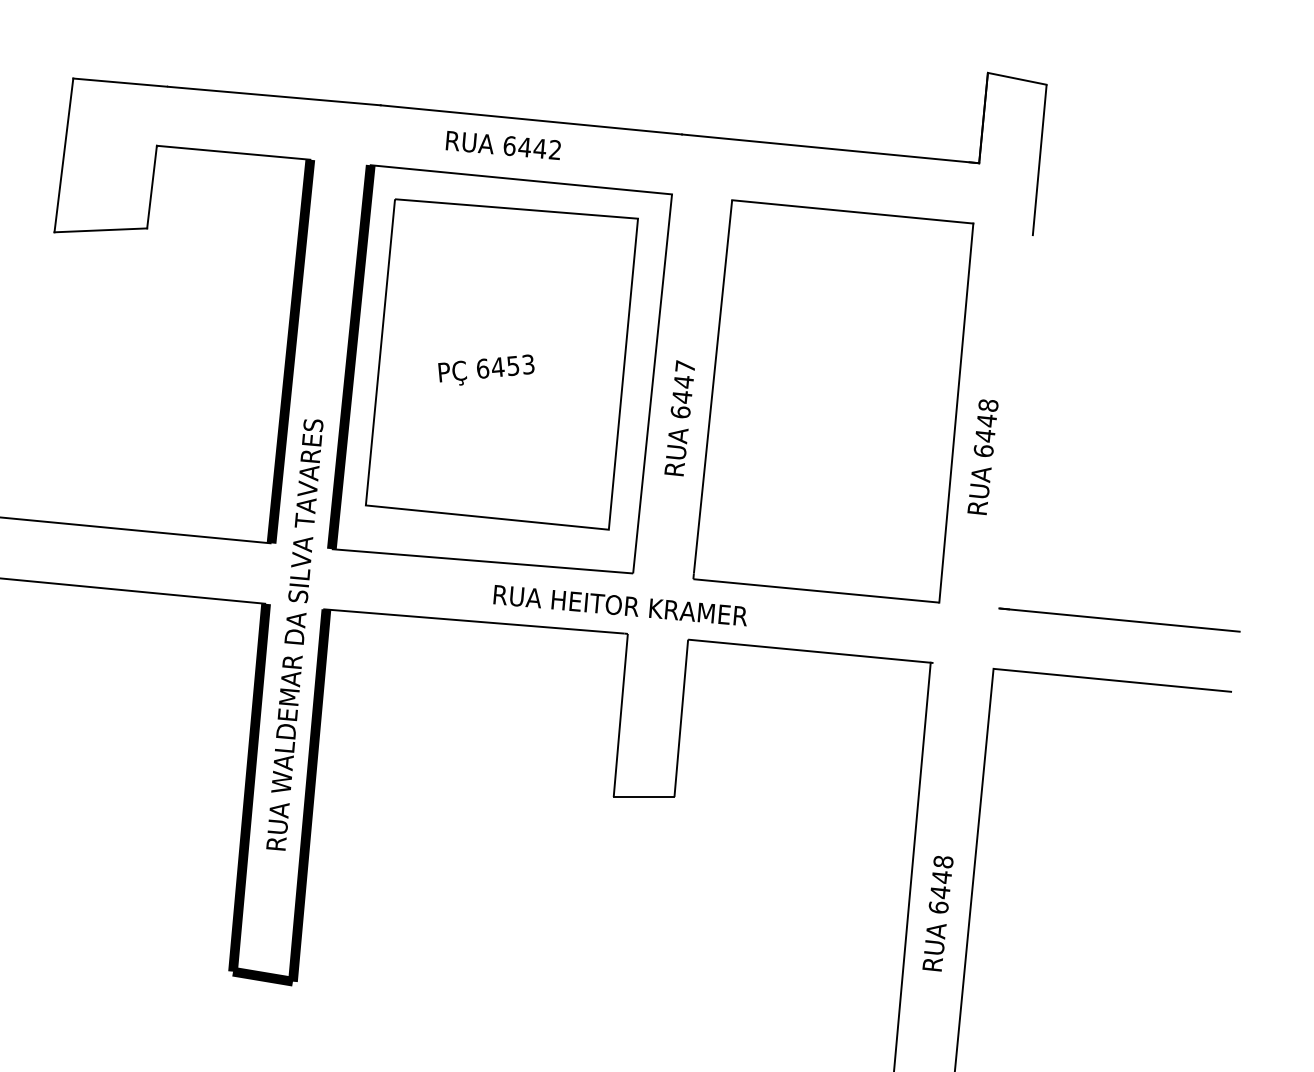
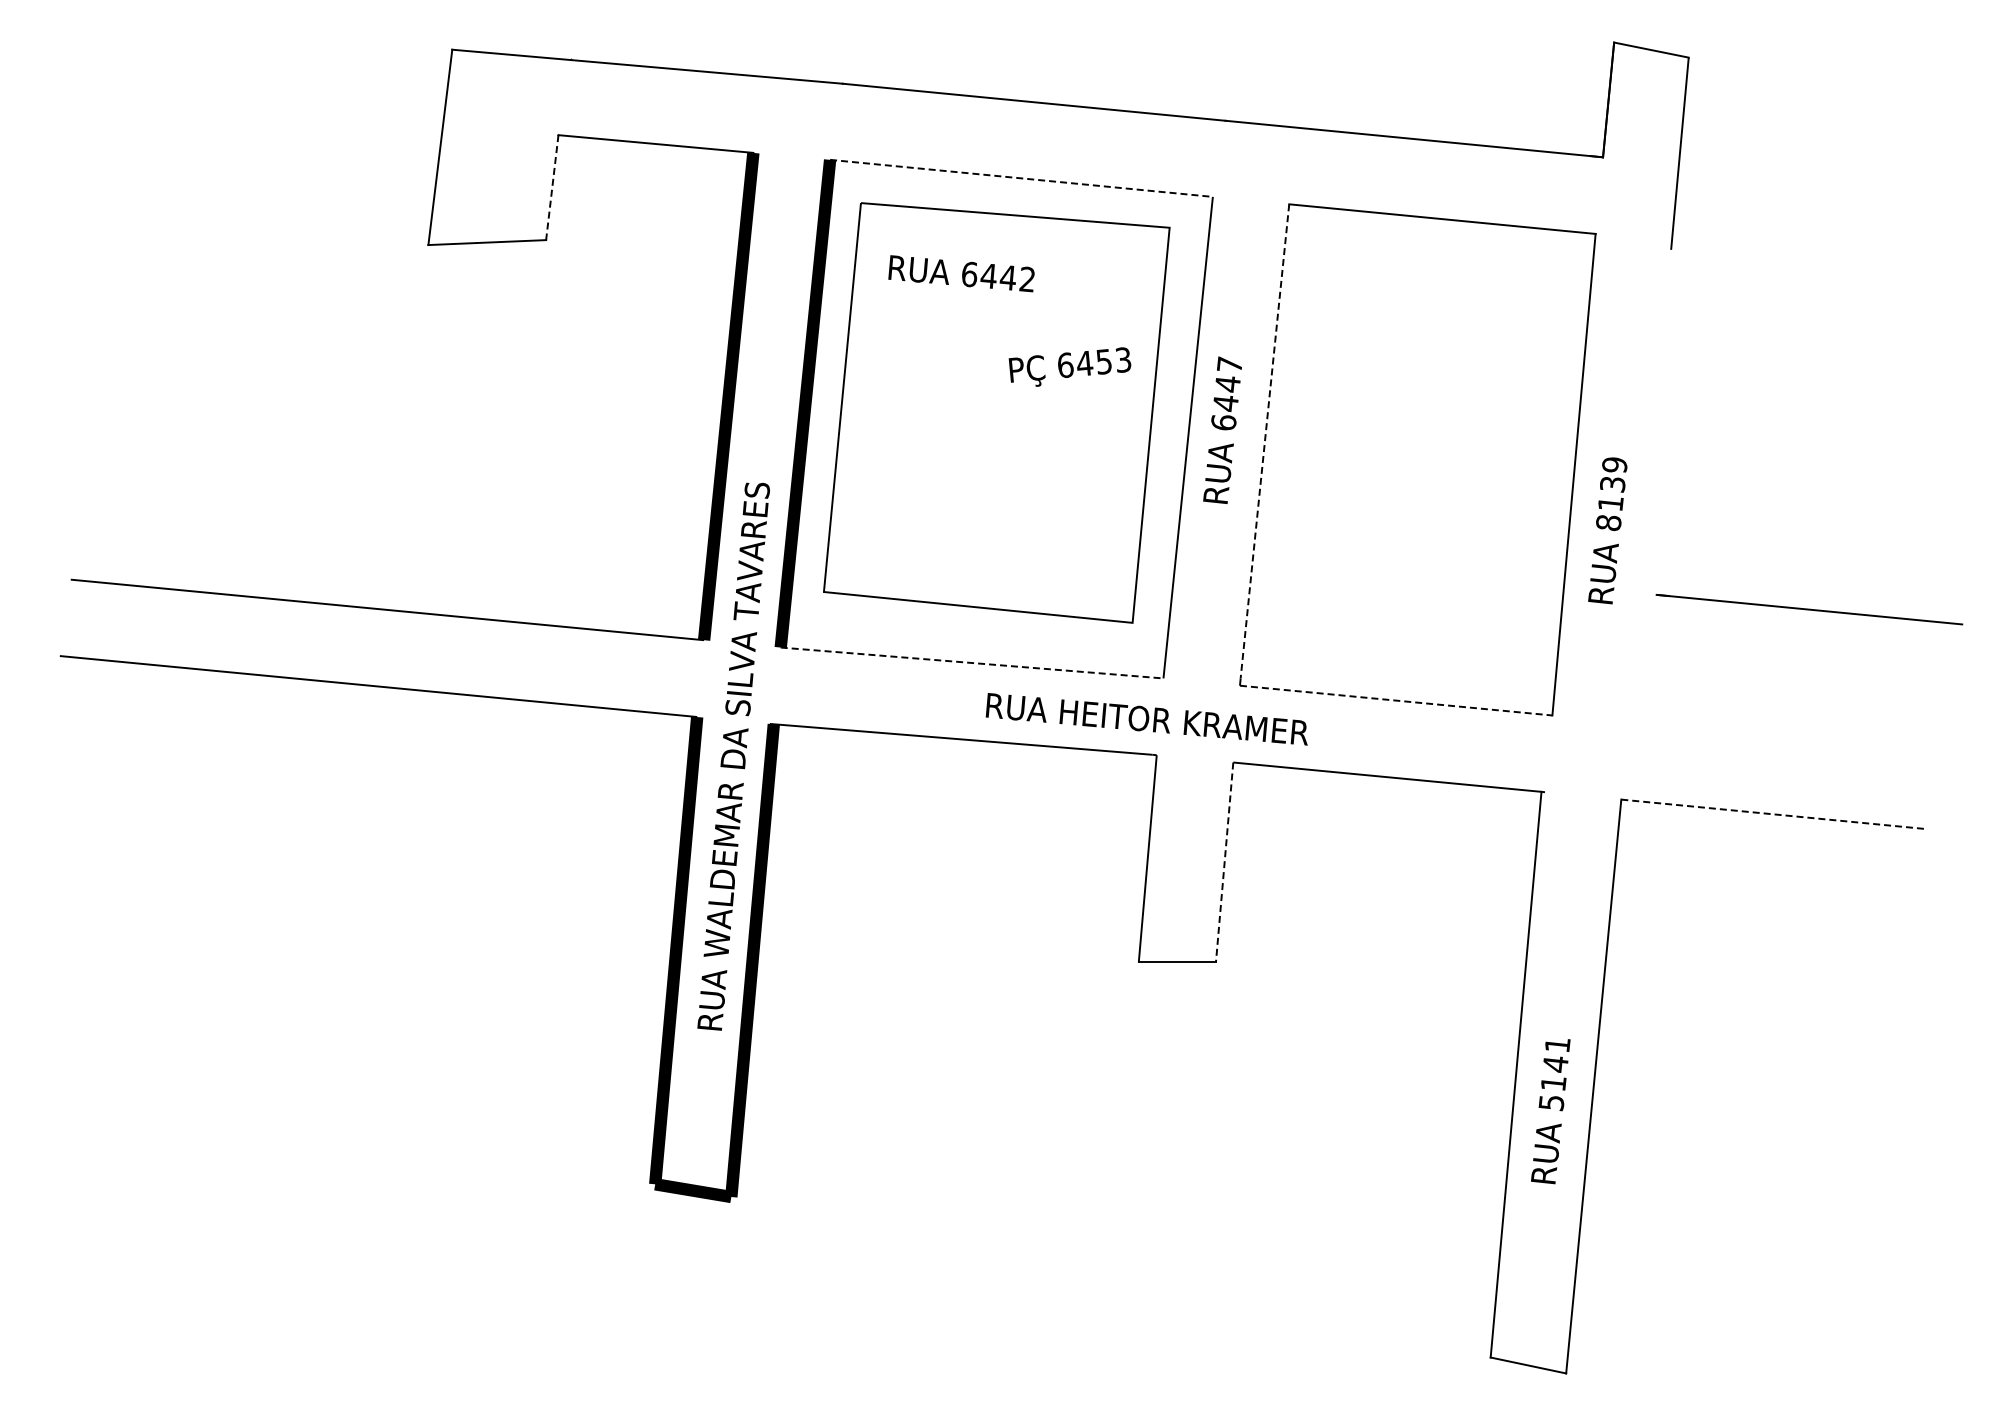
text: (503, 145) -> (961, 273), moved
line: (521, 179) -> (1021, 178), solid -> dashed
line: (152, 187) -> (552, 187), solid -> dashed
text: (485, 369) -> (1069, 366), moved
line: (712, 386) -> (1264, 441), solid -> dashed
text: (679, 417) -> (1222, 429), moved
text: (985, 428) -> (1611, 494), 6448 -> 8139
line: (482, 561) -> (972, 663), solid -> dashed
line: (816, 590) -> (1396, 700), solid -> dashed
line: (1119, 619) -> (1809, 609), moved
line: (1113, 680) -> (1773, 814), solid -> dashed
line: (681, 718) -> (1224, 862), solid -> dashed
text: (940, 885) -> (1554, 1074), 6448 -> 5141

